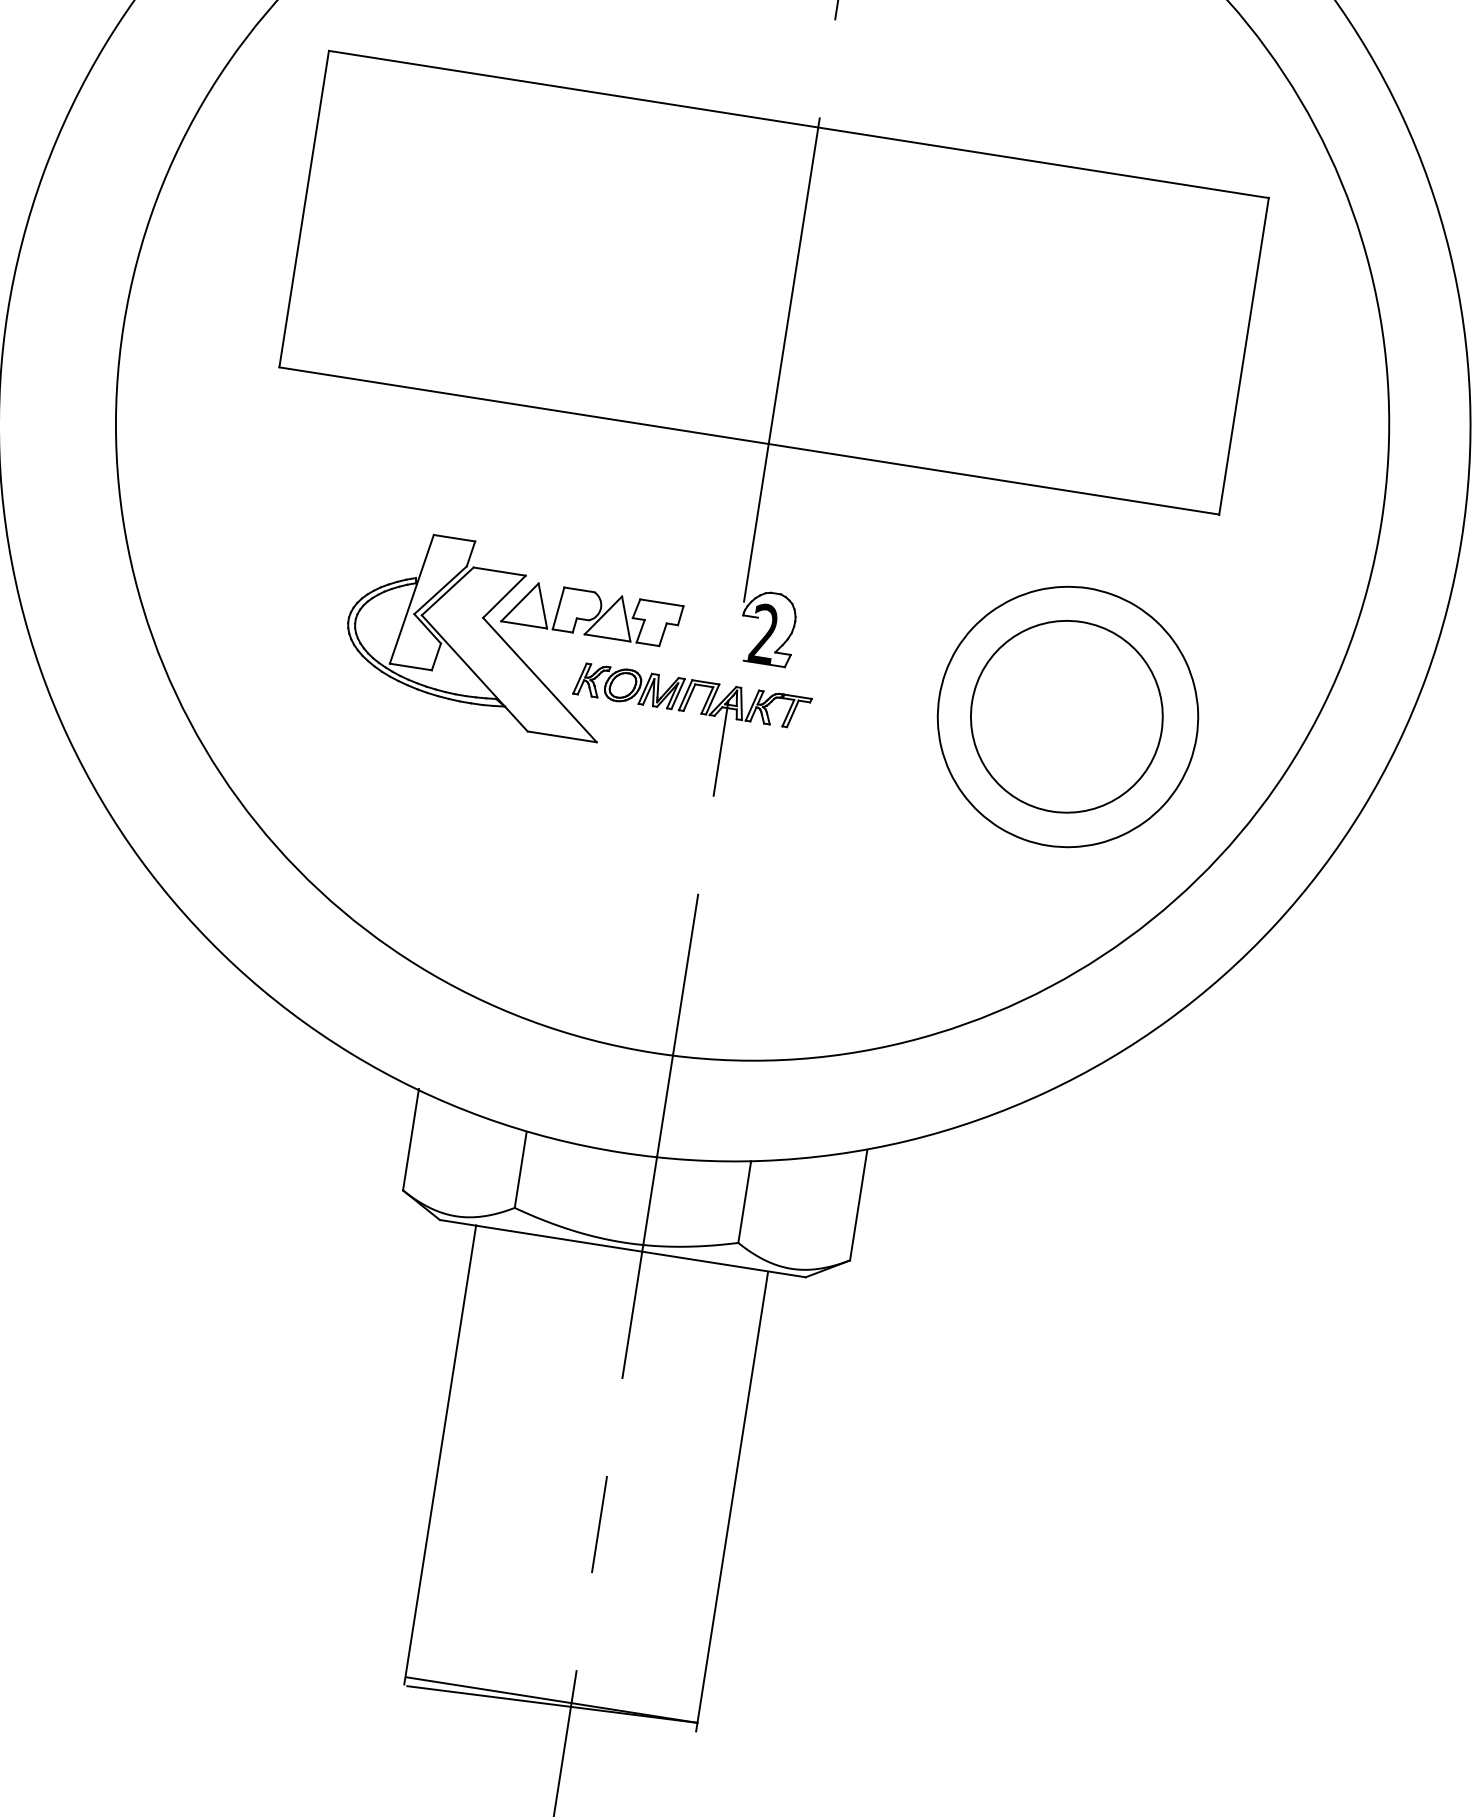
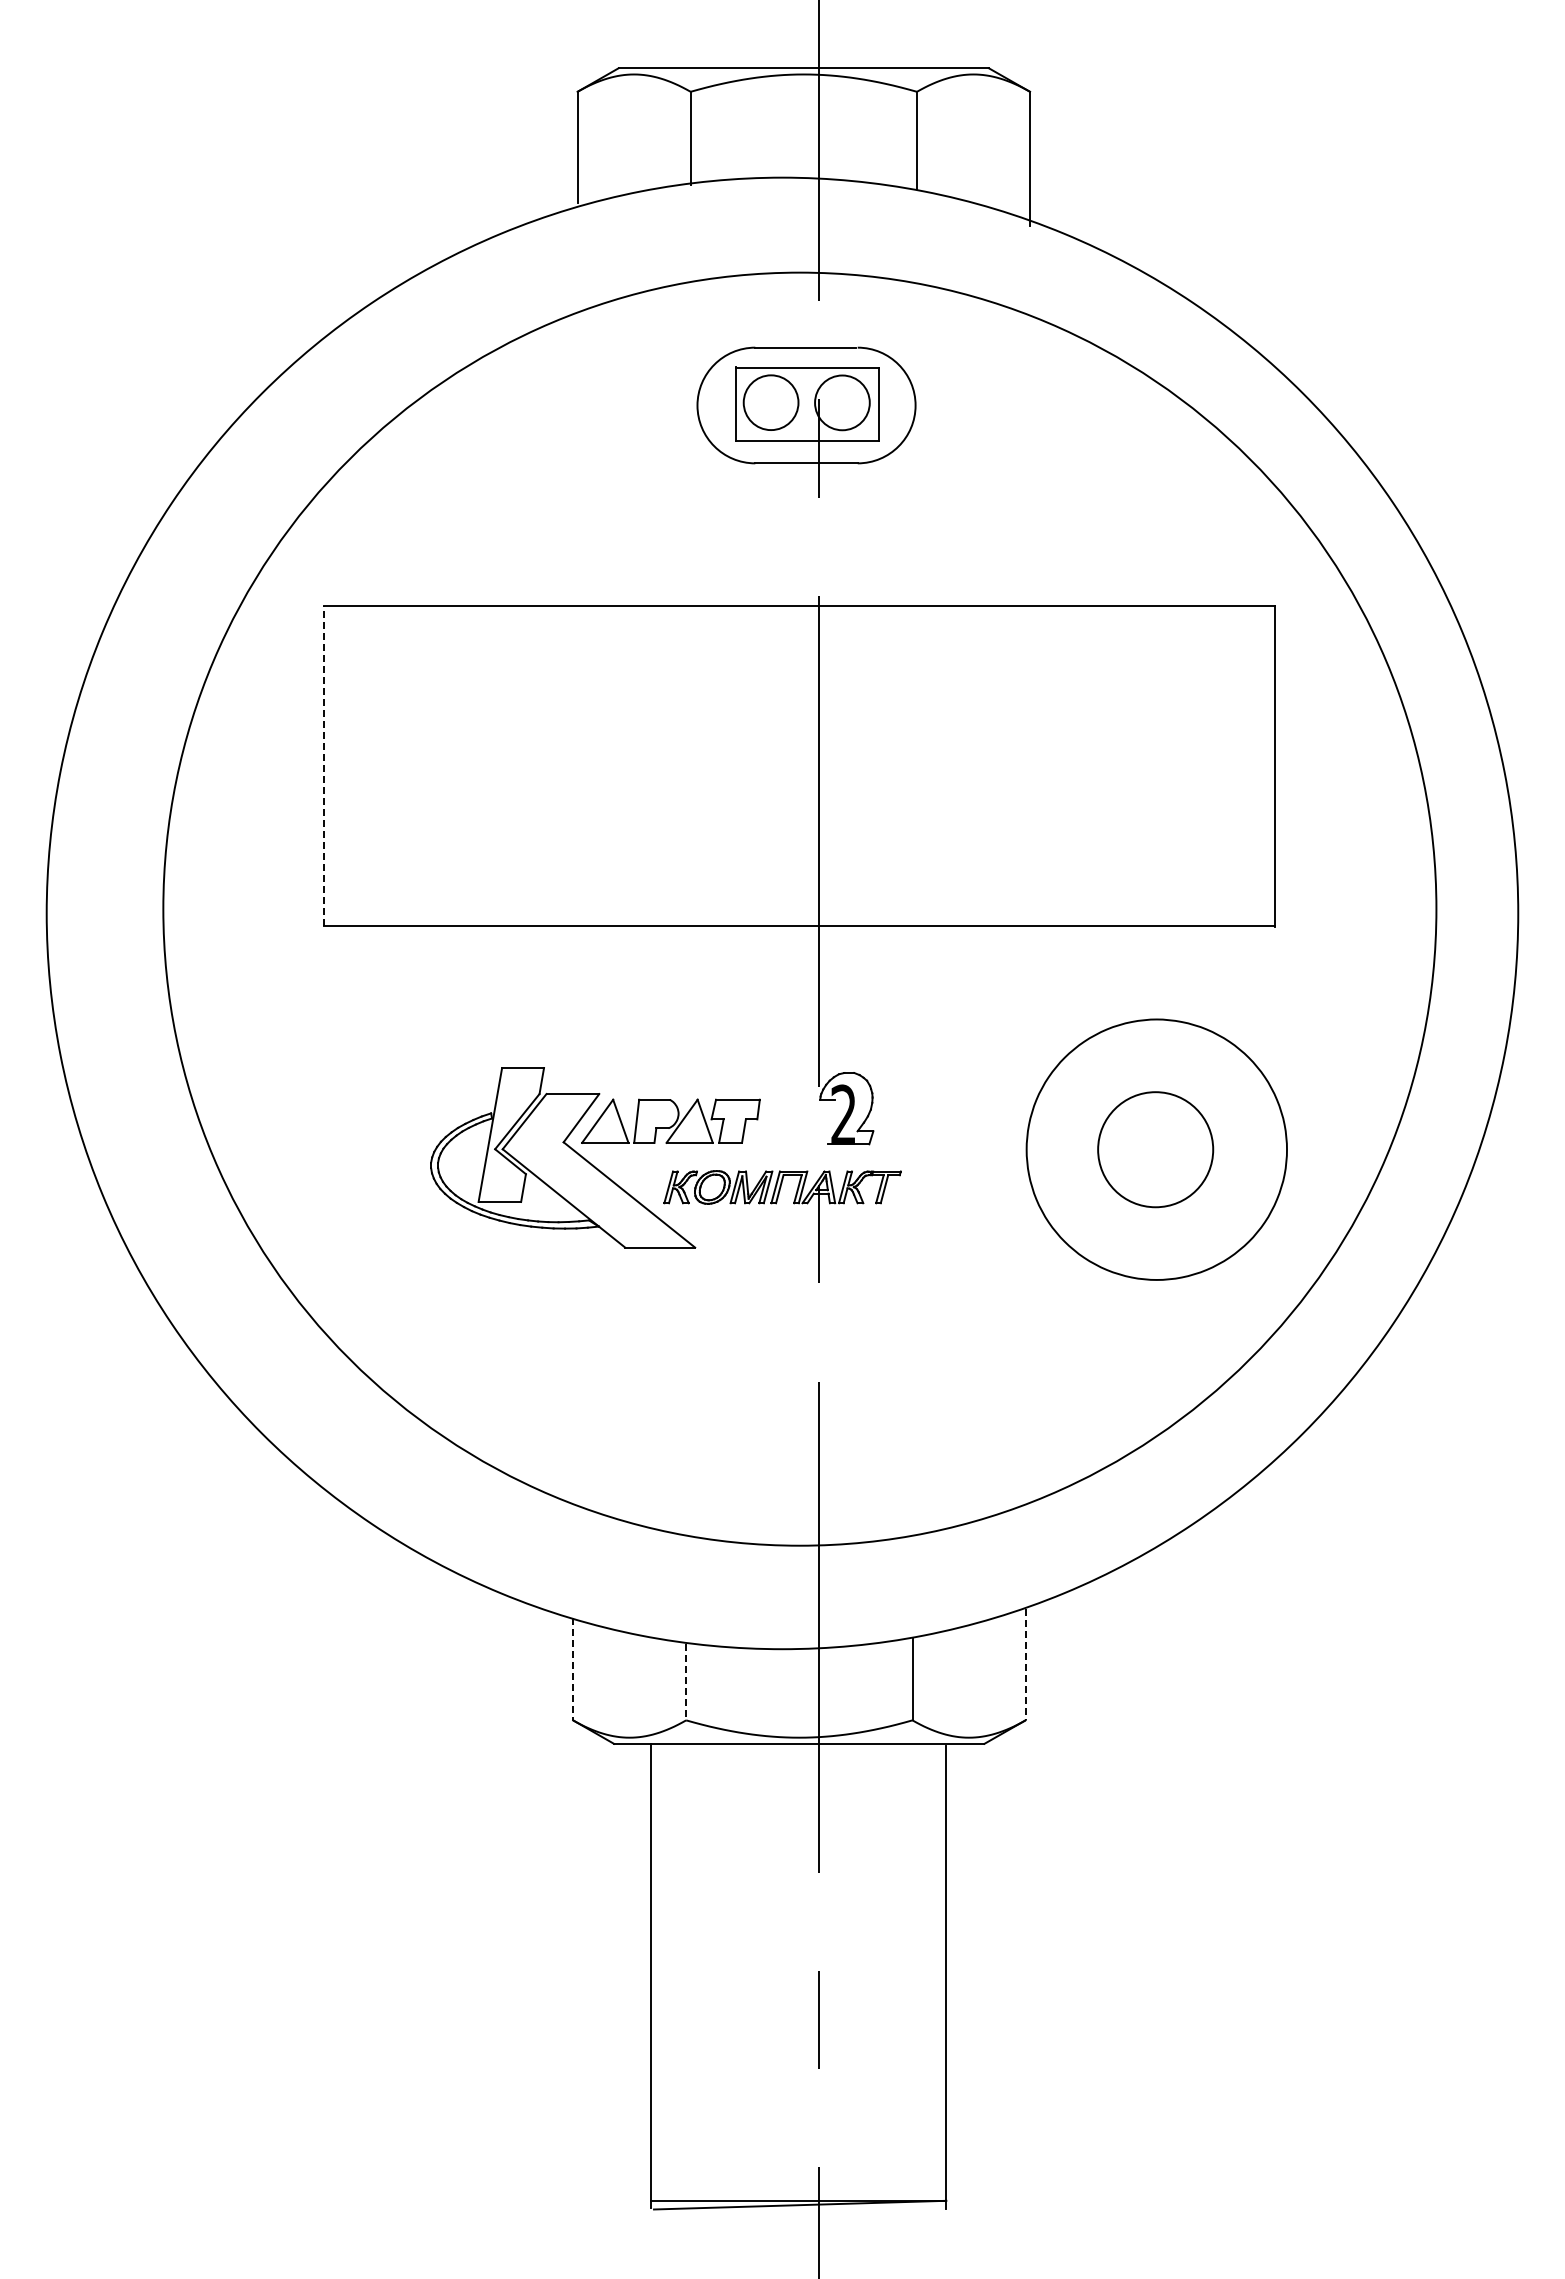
line: (304, 208) -> (323, 765), solid -> dashed
circle: (1066, 716) -> (1155, 1149), size x0.6
line: (411, 1140) -> (573, 1669), solid -> dashed
line: (520, 1170) -> (686, 1682), solid -> dashed
line: (858, 1205) -> (1025, 1664), solid -> dashed

